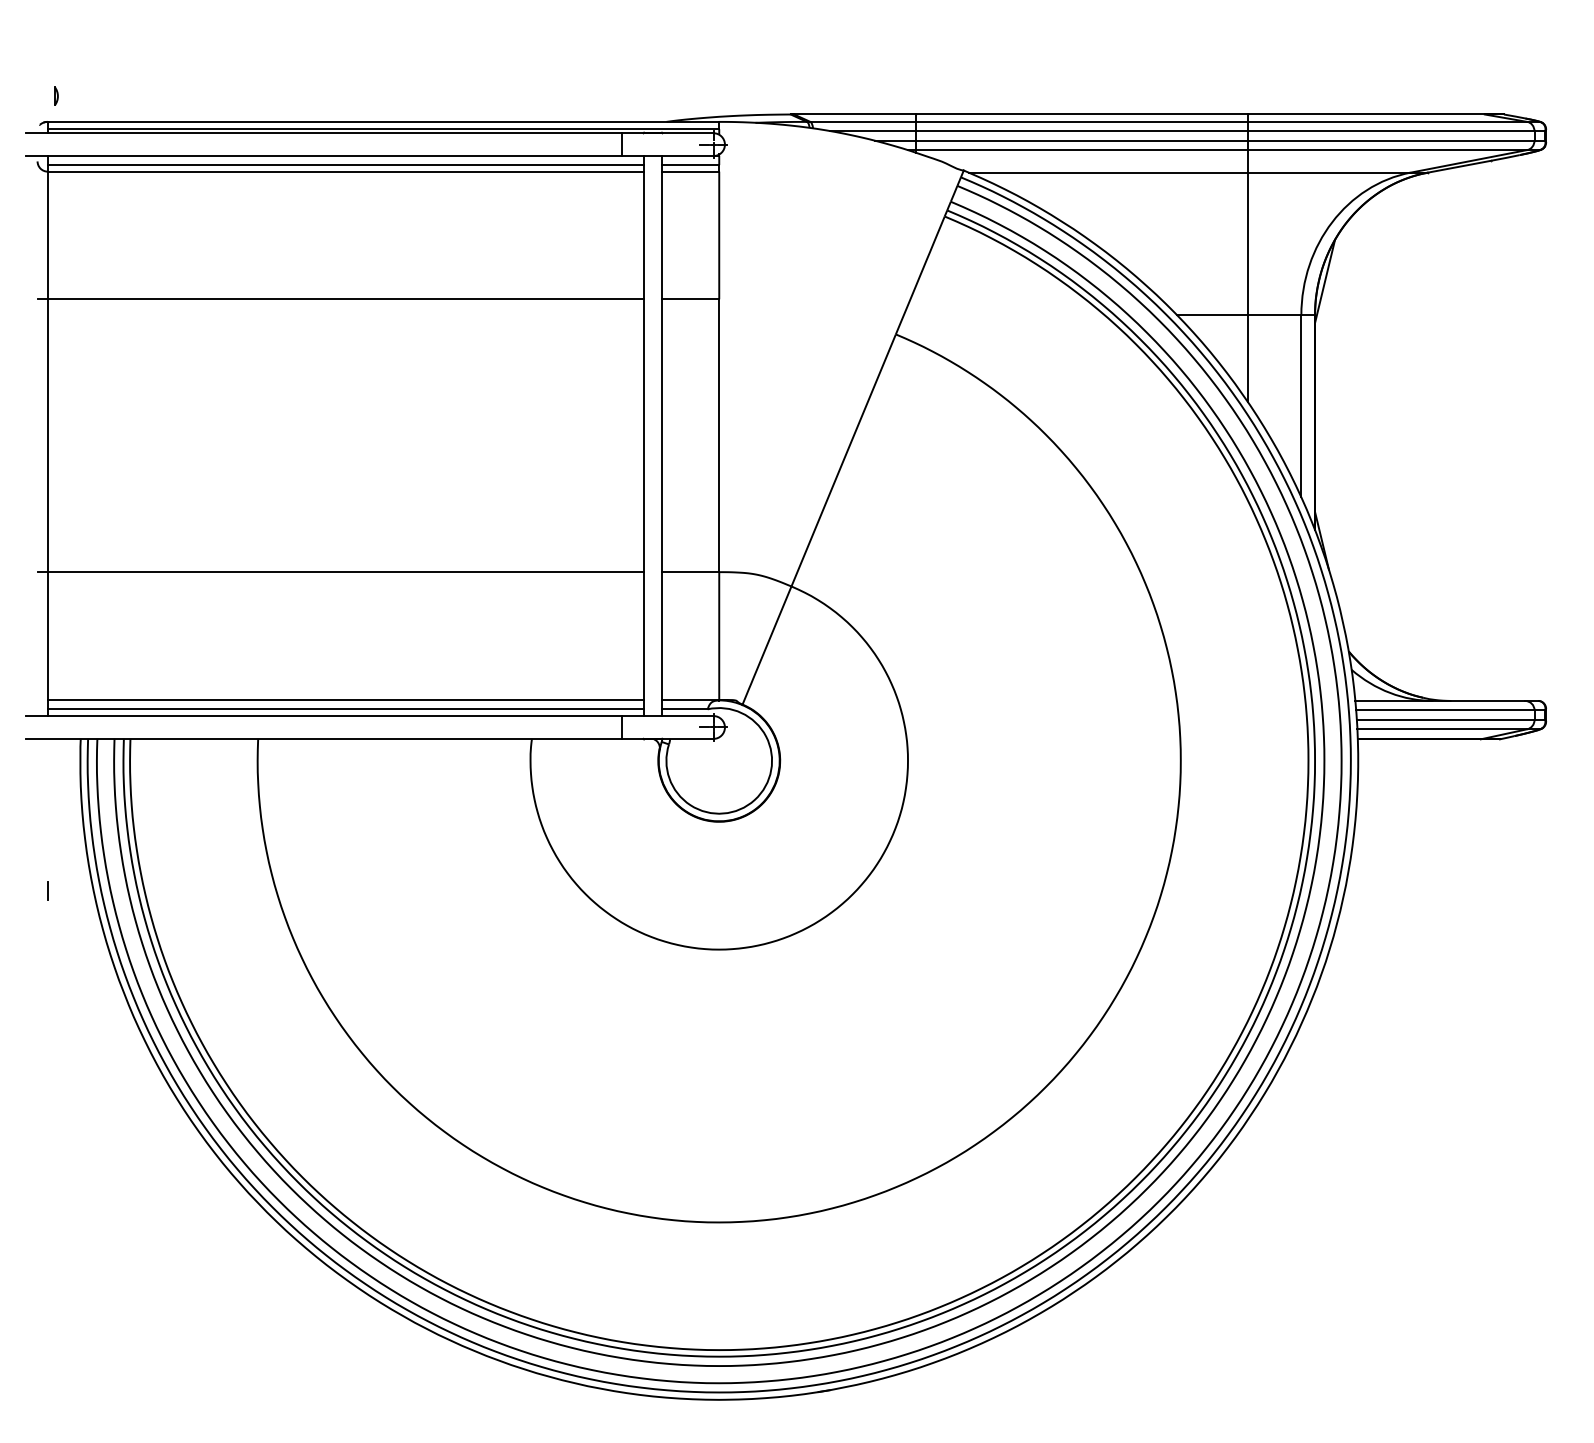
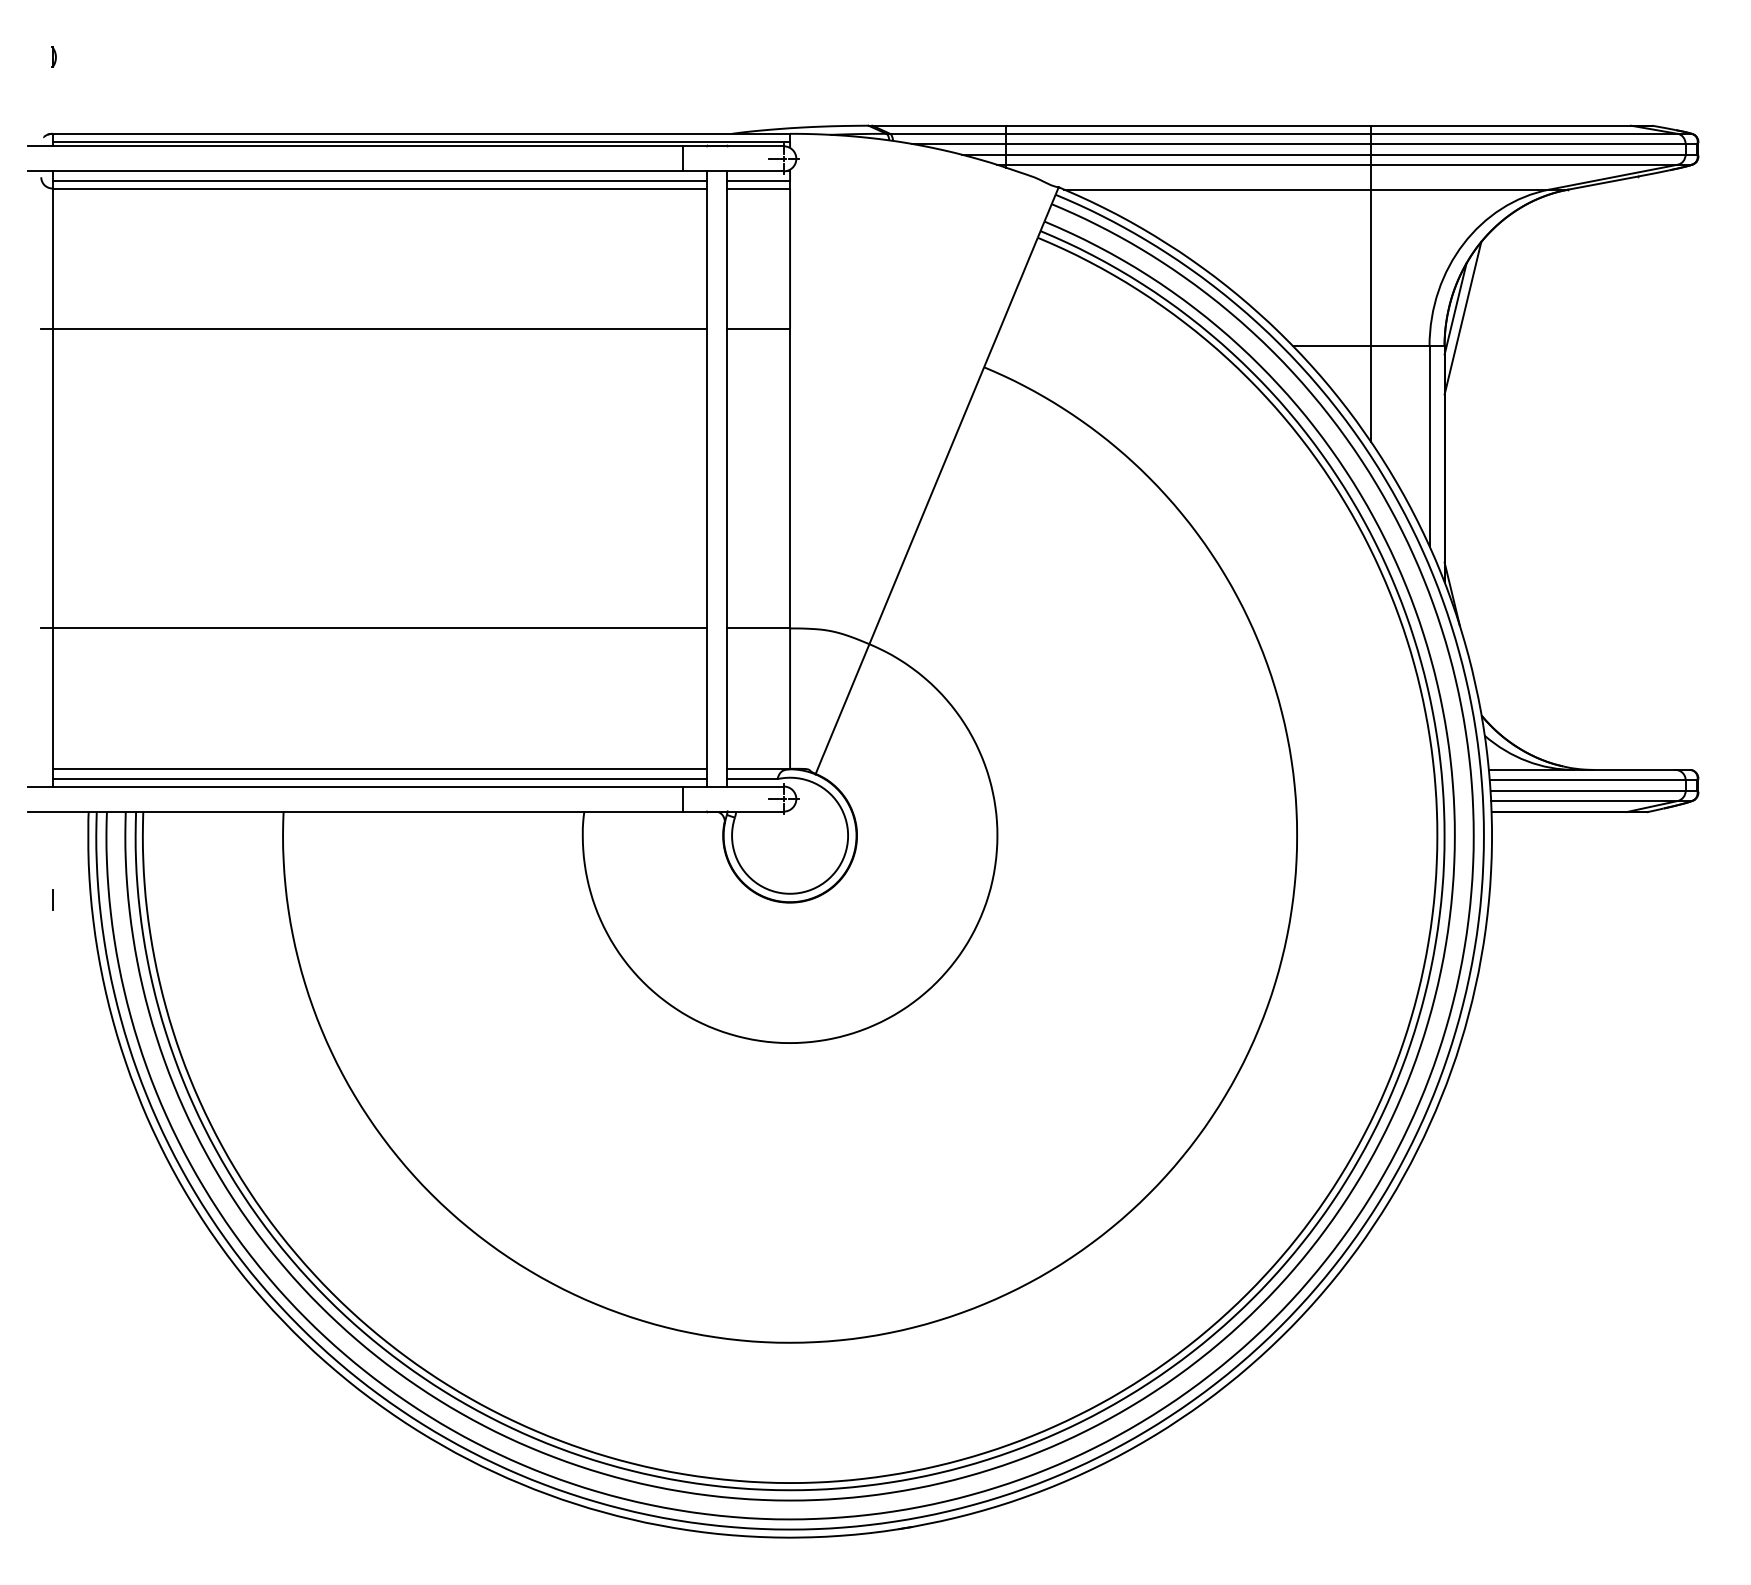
part: (56, 95) -> (54, 56), moved
line: (1331, 289) -> (1462, 317), added
line: (47, 890) -> (52, 899), moved

